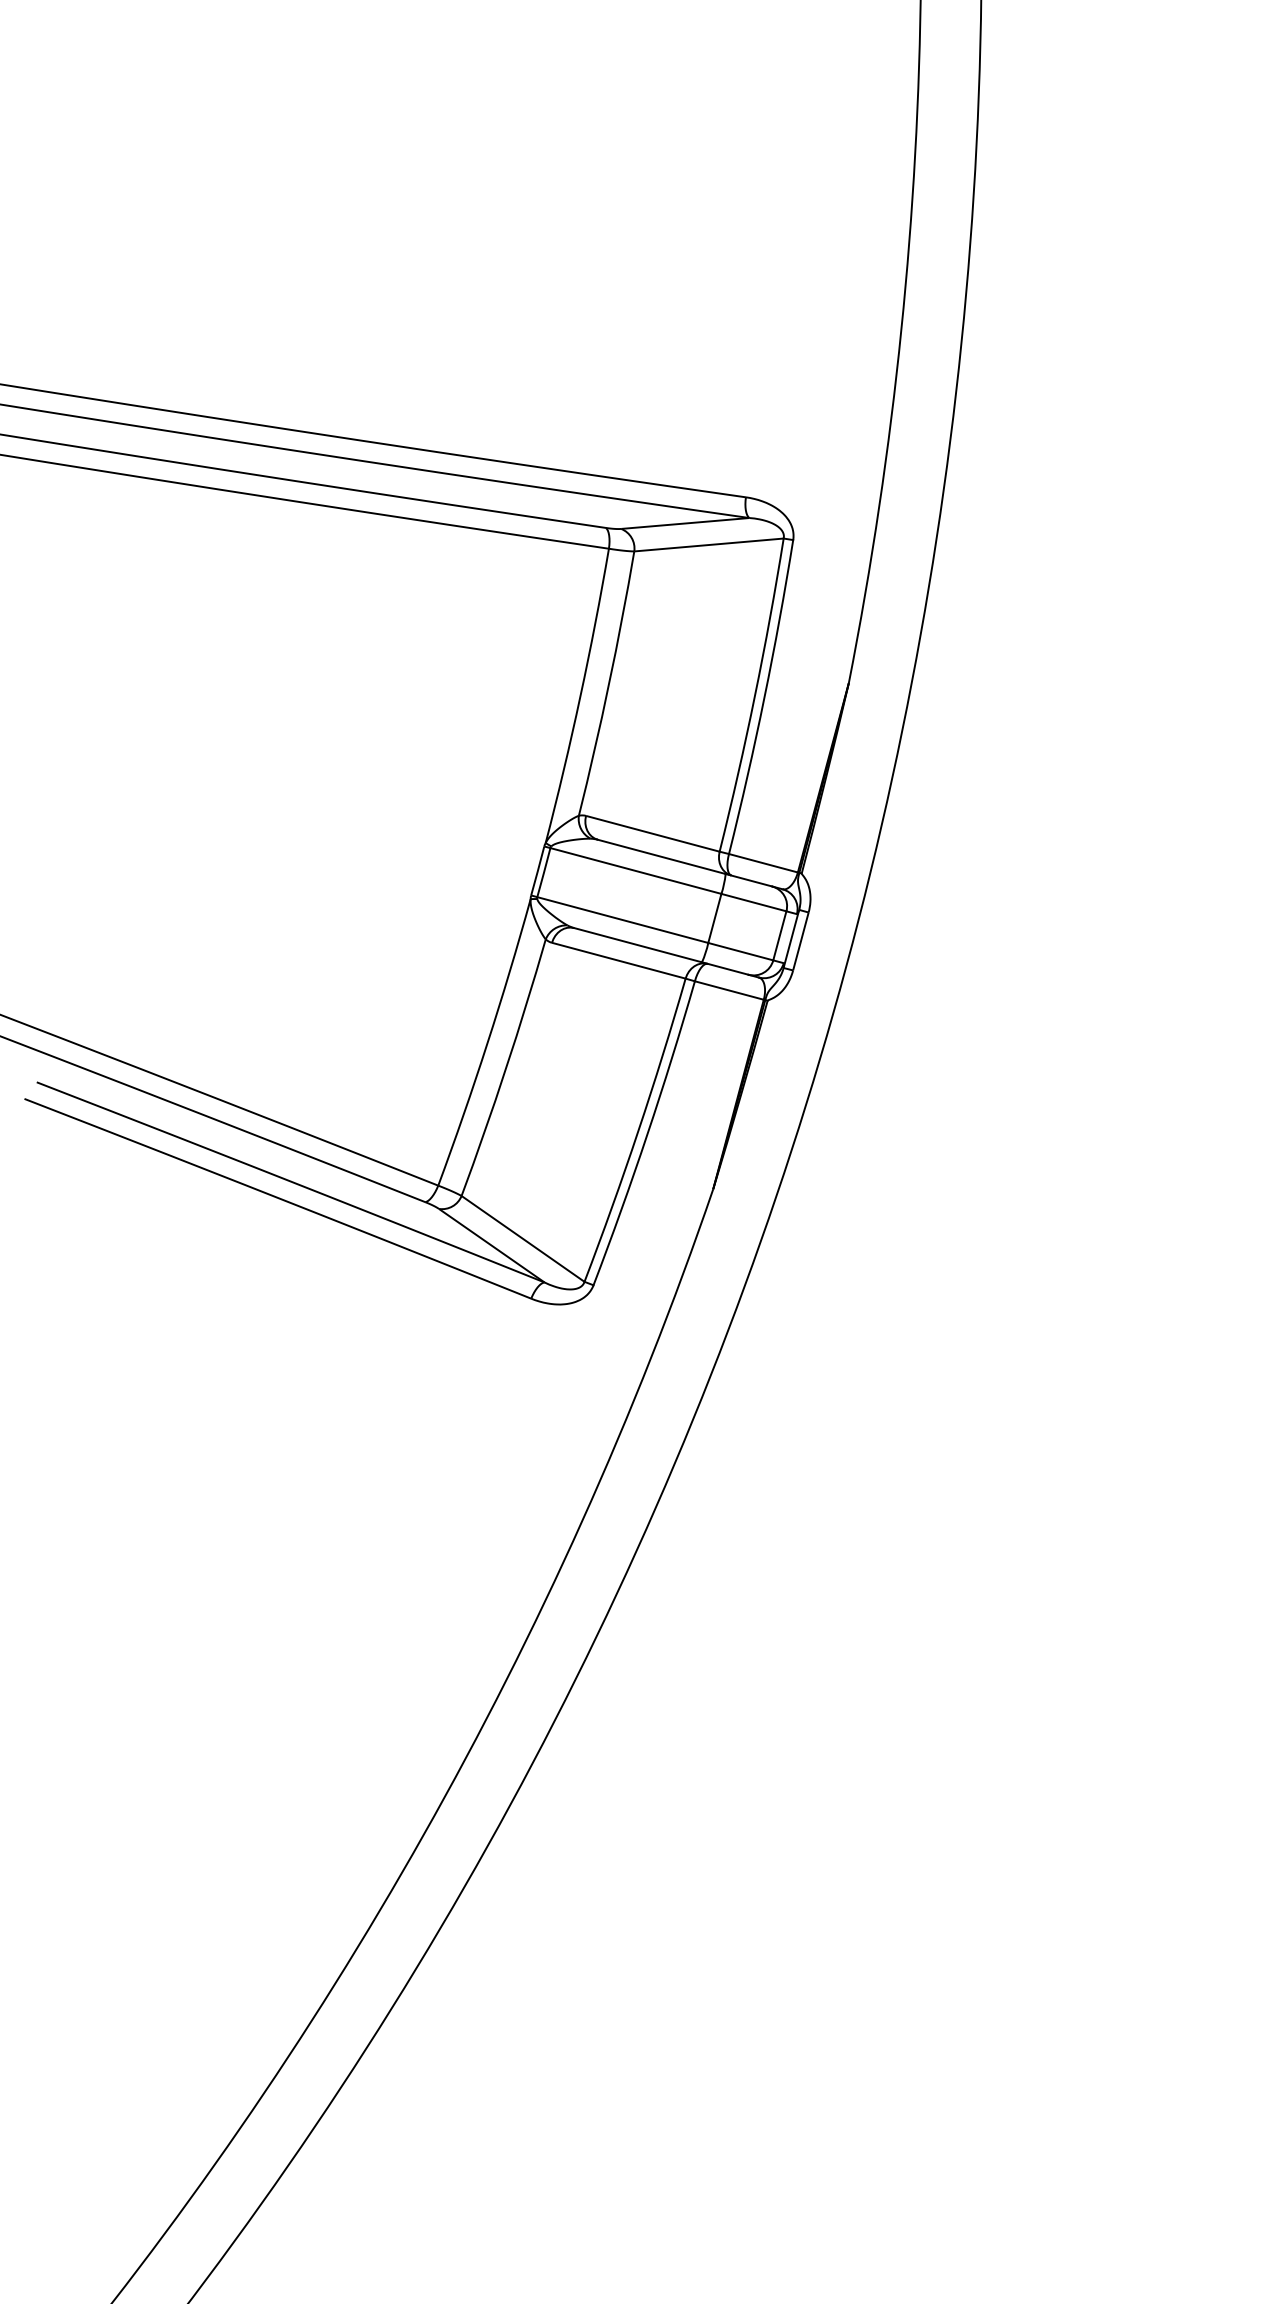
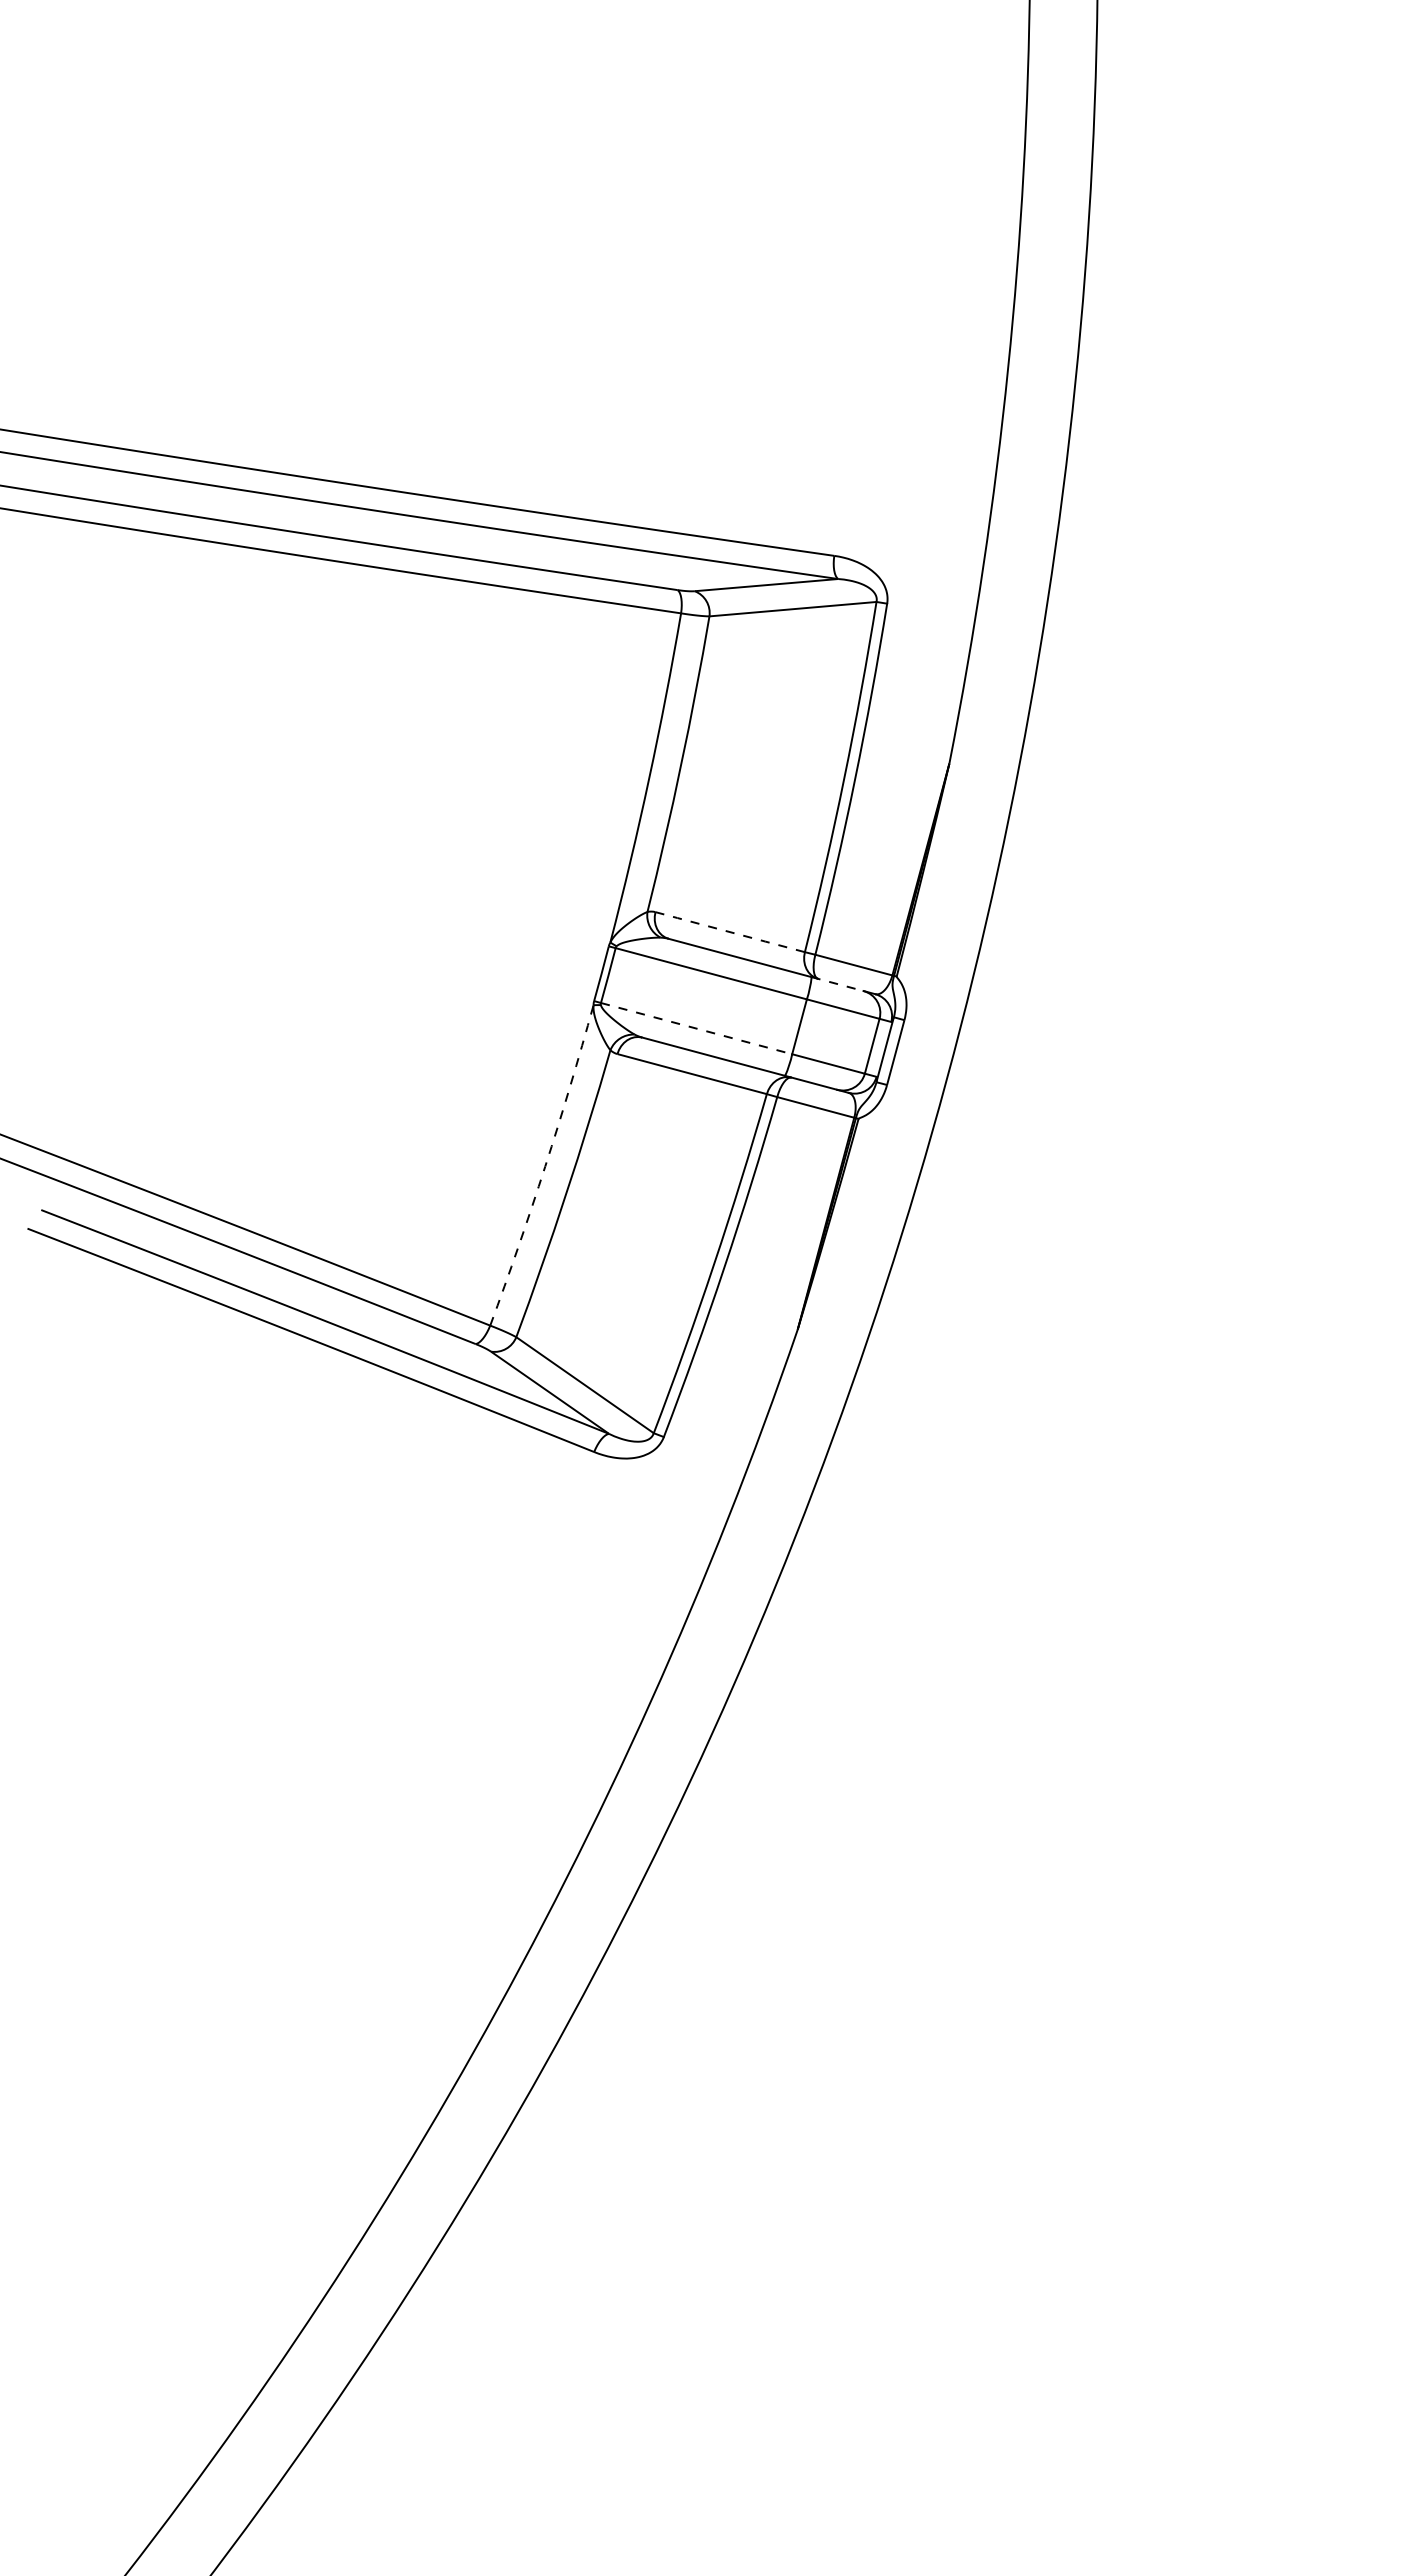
line: (653, 834) -> (730, 932), solid -> dashed
line: (748, 880) -> (837, 984), solid -> dashed
line: (622, 919) -> (696, 1028), solid -> dashed
arc: (487, 1043) -> (545, 1166), solid -> dashed

